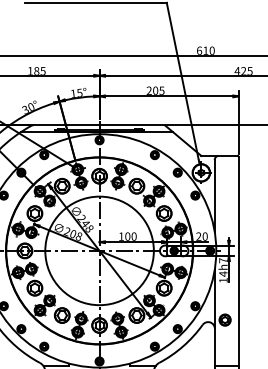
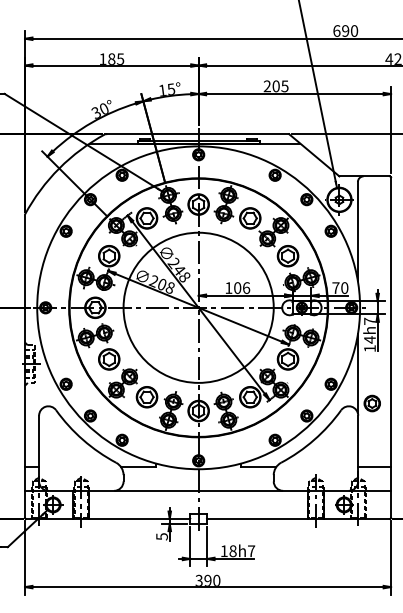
text: (205, 50) -> (345, 30), 610 -> 690
text: (134, 236) -> (246, 287), 100 -> 106
text: (198, 236) -> (335, 287), 20 -> 70

